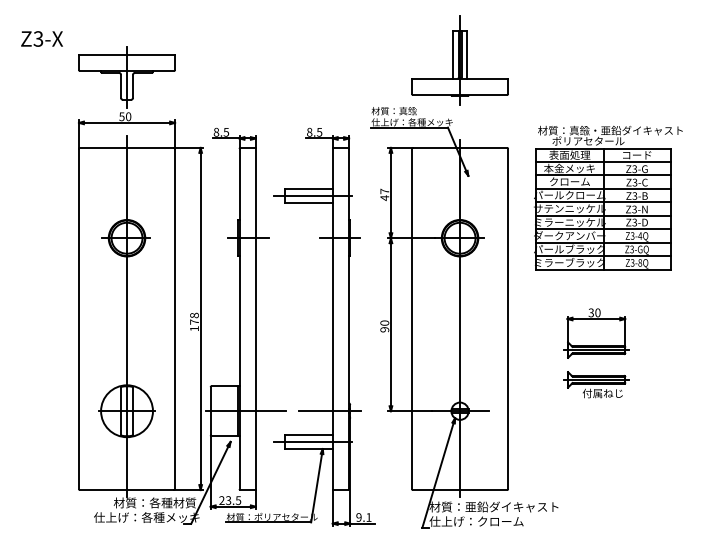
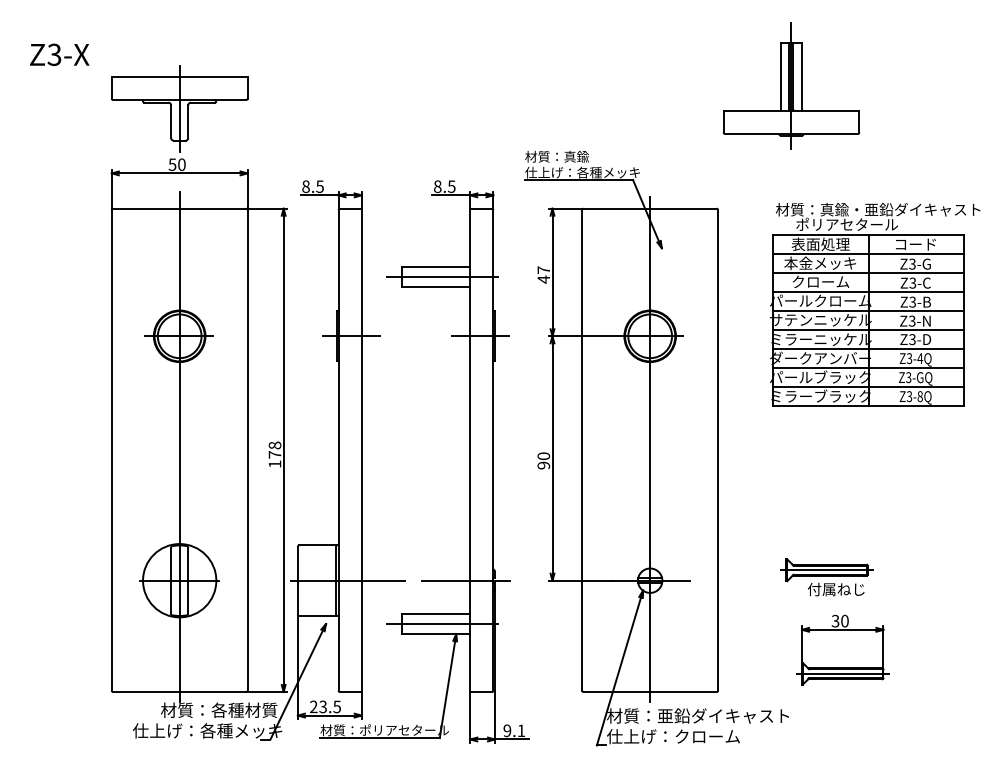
part: (459, 60) -> (790, 85), moved
part: (608, 197) -> (875, 304), moved
part: (596, 333) -> (842, 650), moved
part: (596, 384) -> (827, 576), moved

